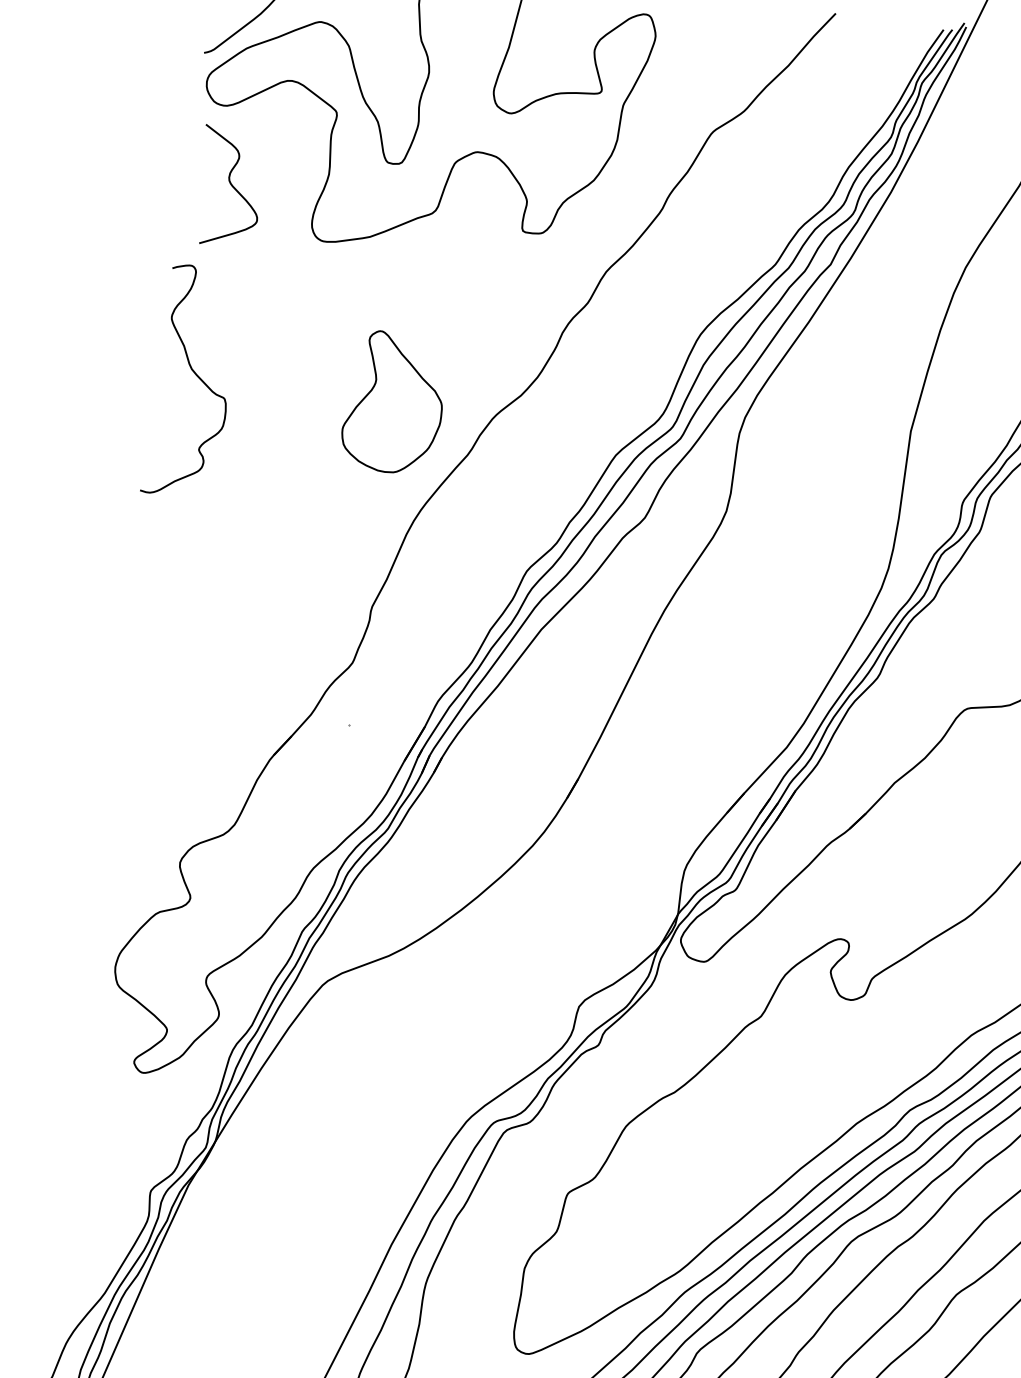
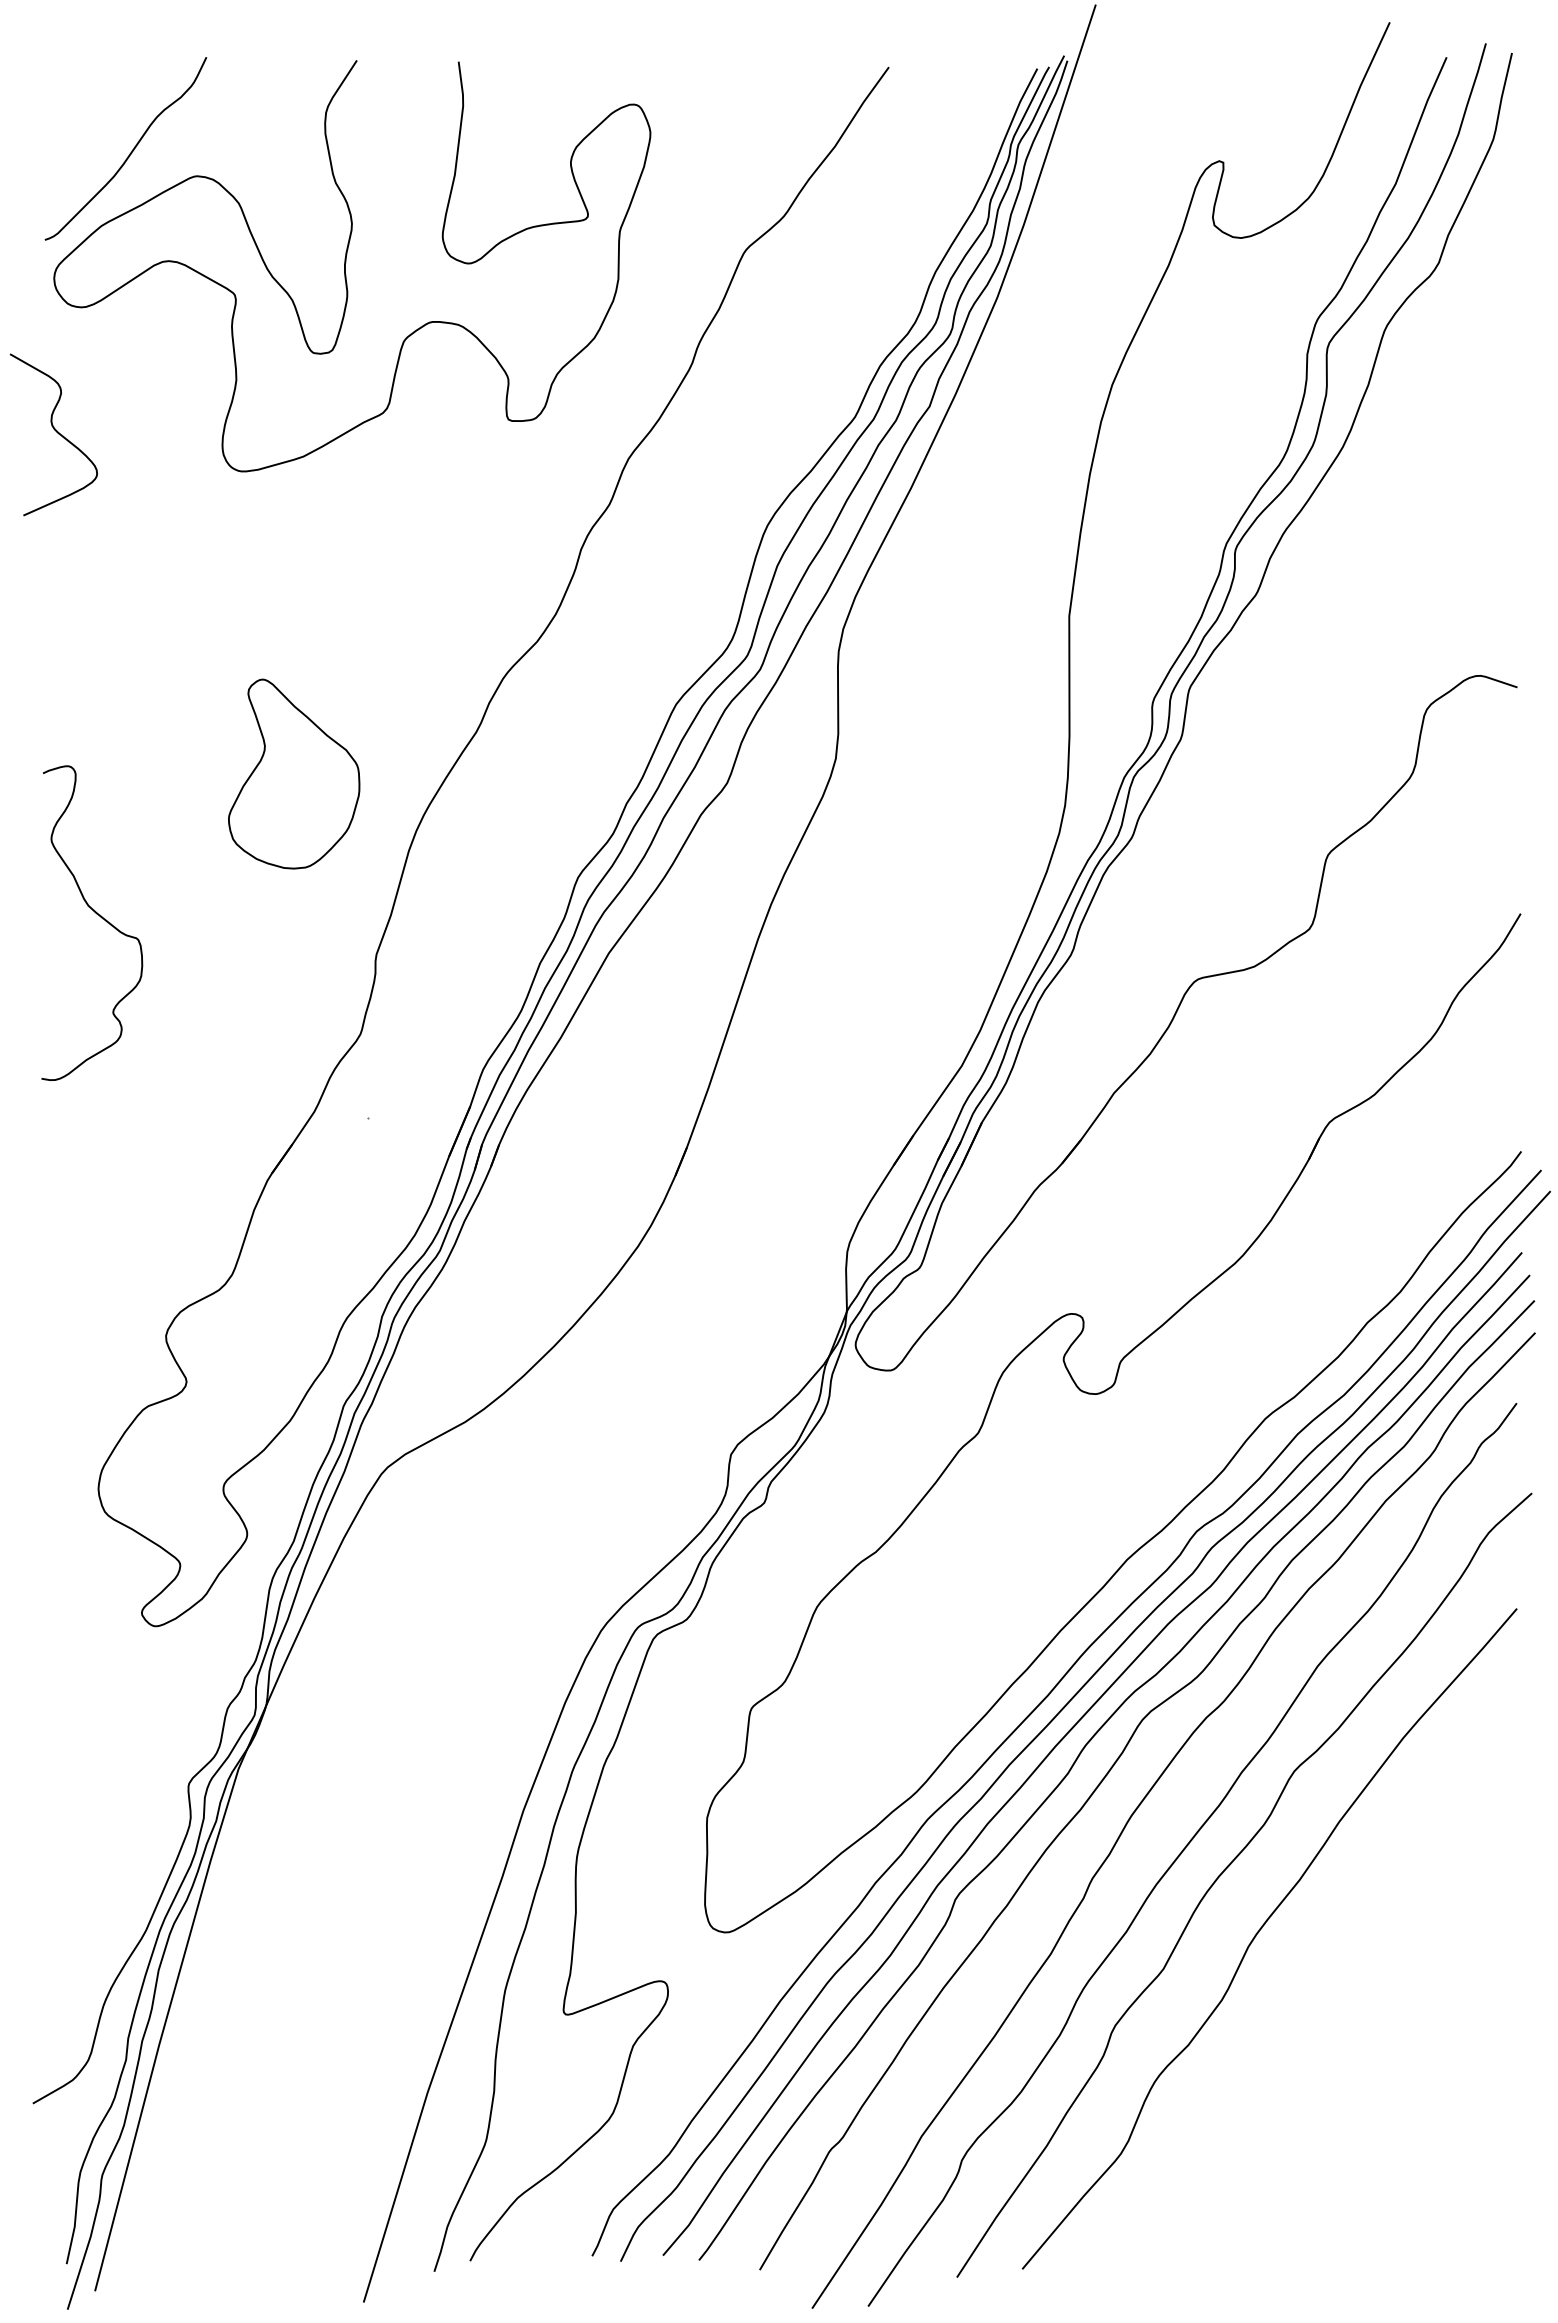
curve: (231, 185) -> (55, 431), moved
curve: (196, 376) -> (96, 914), moved
part: (394, 402) -> (294, 773), moved

